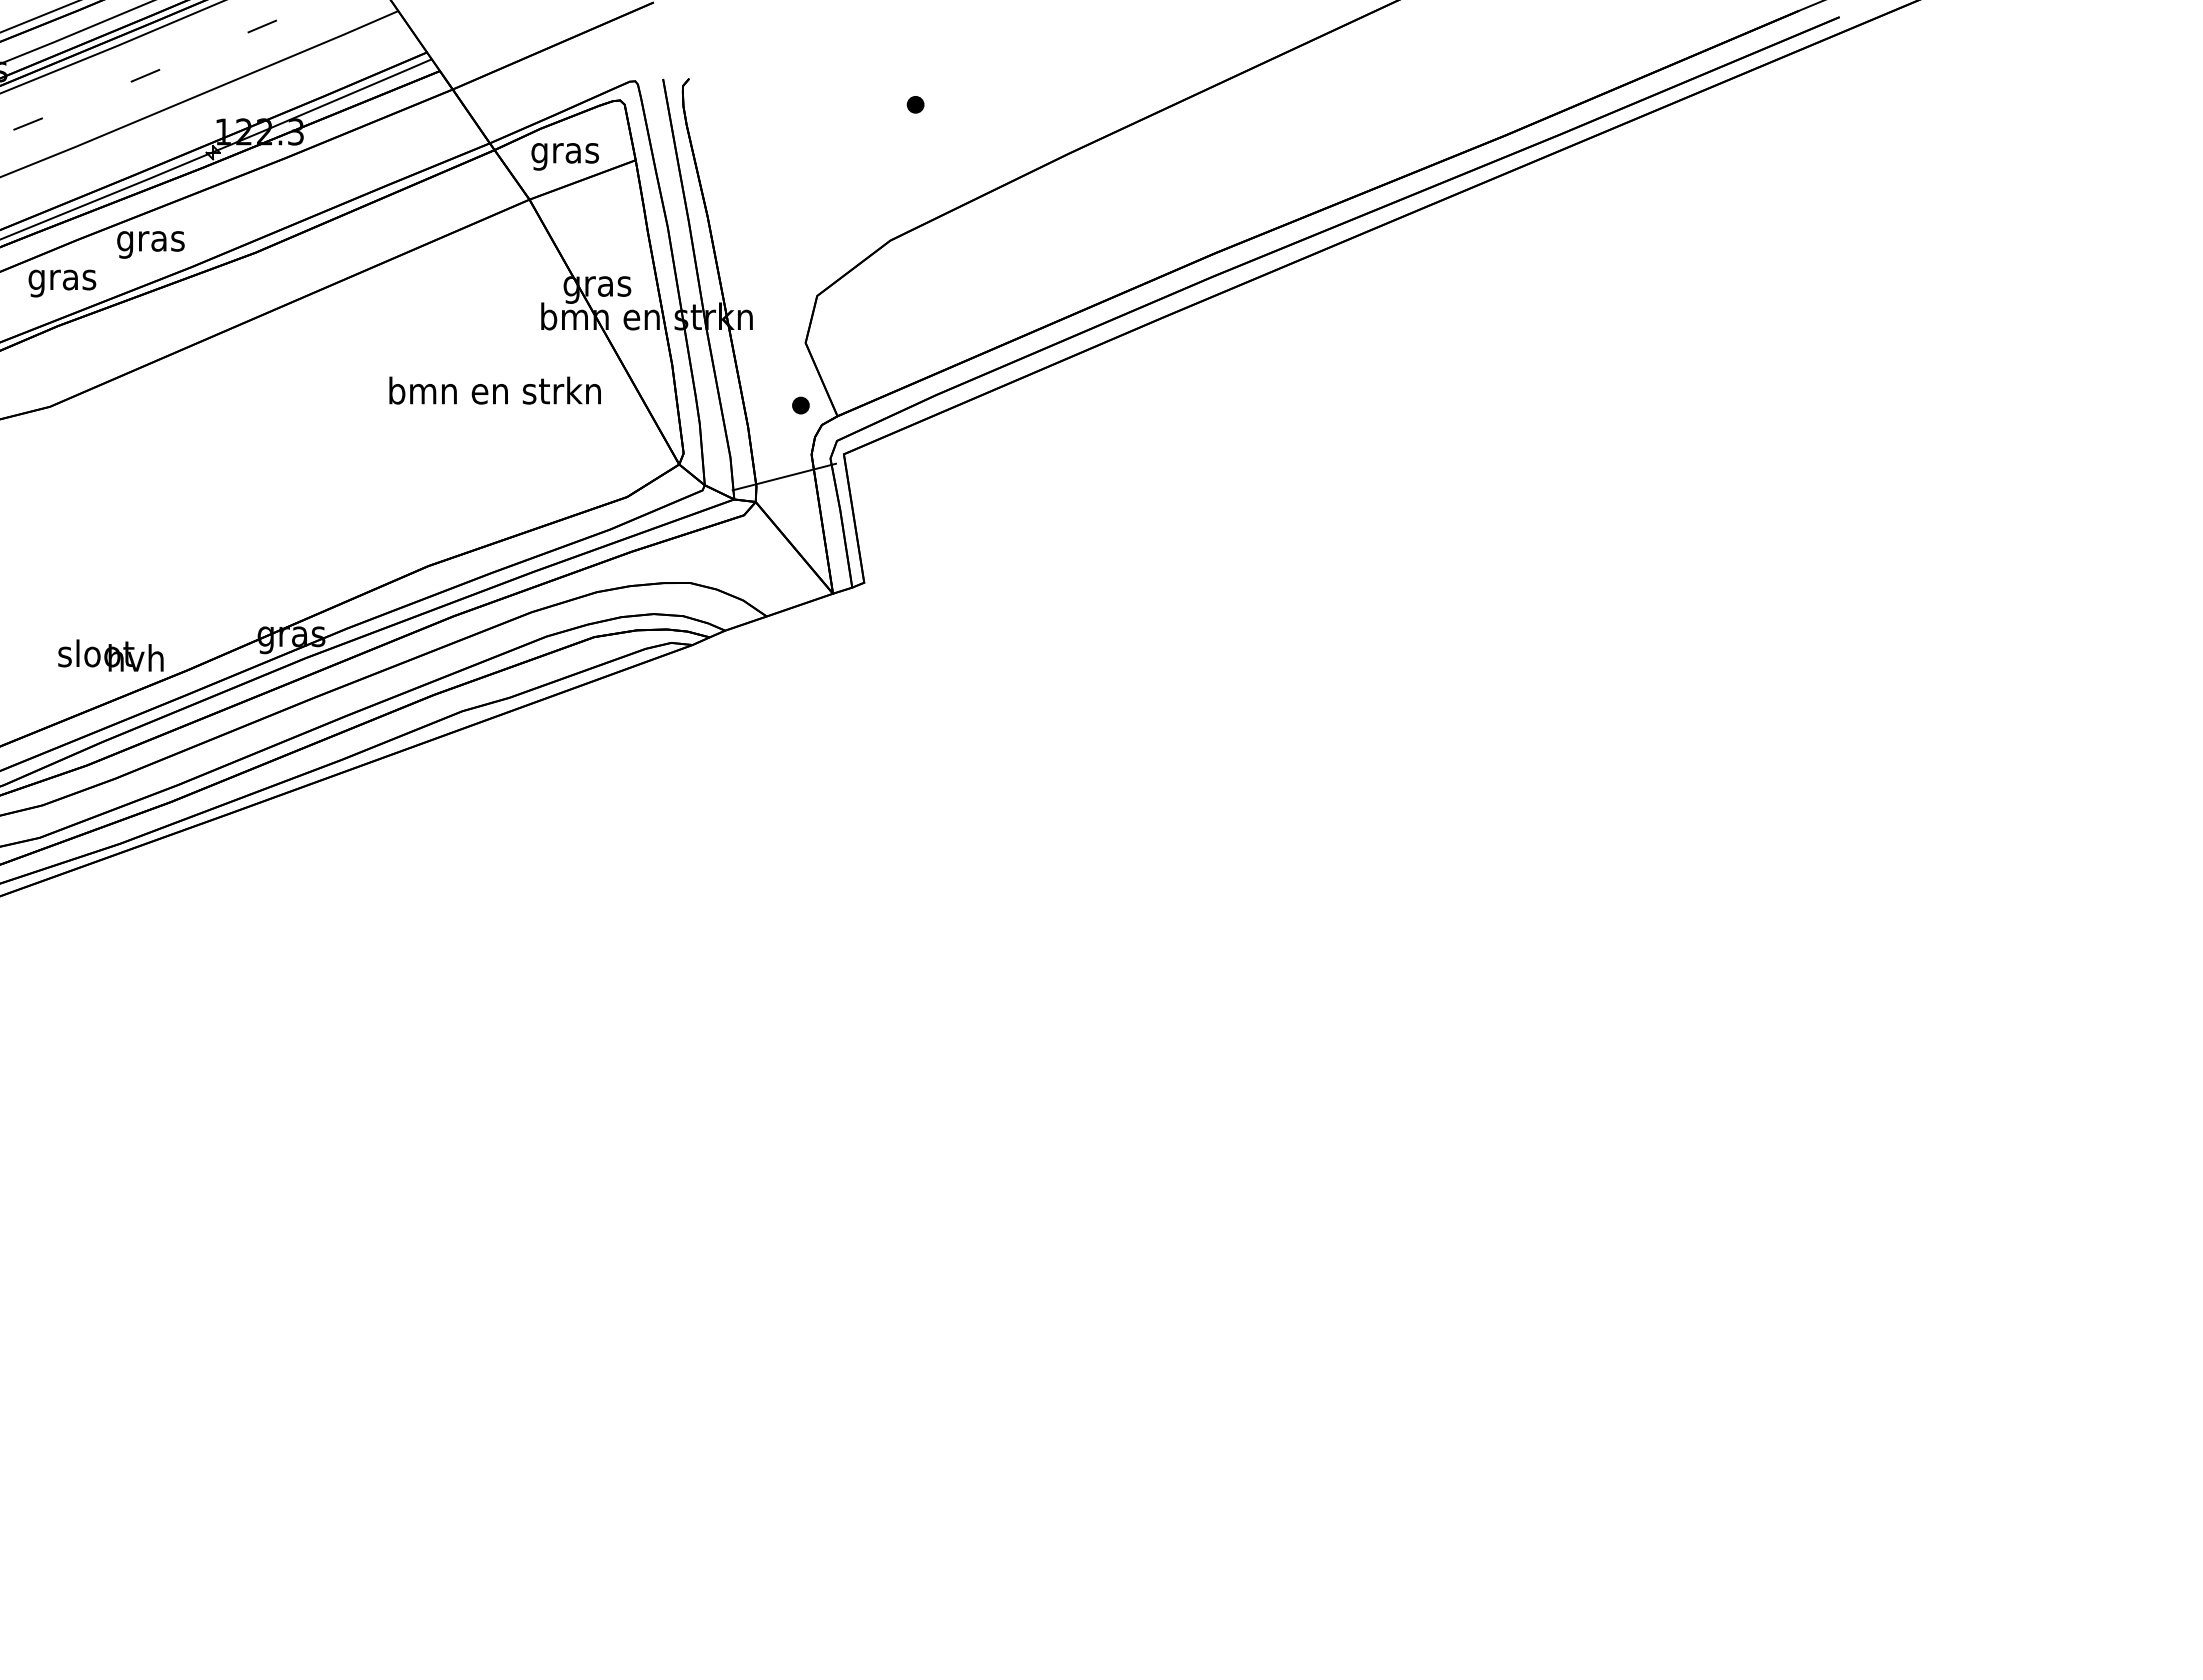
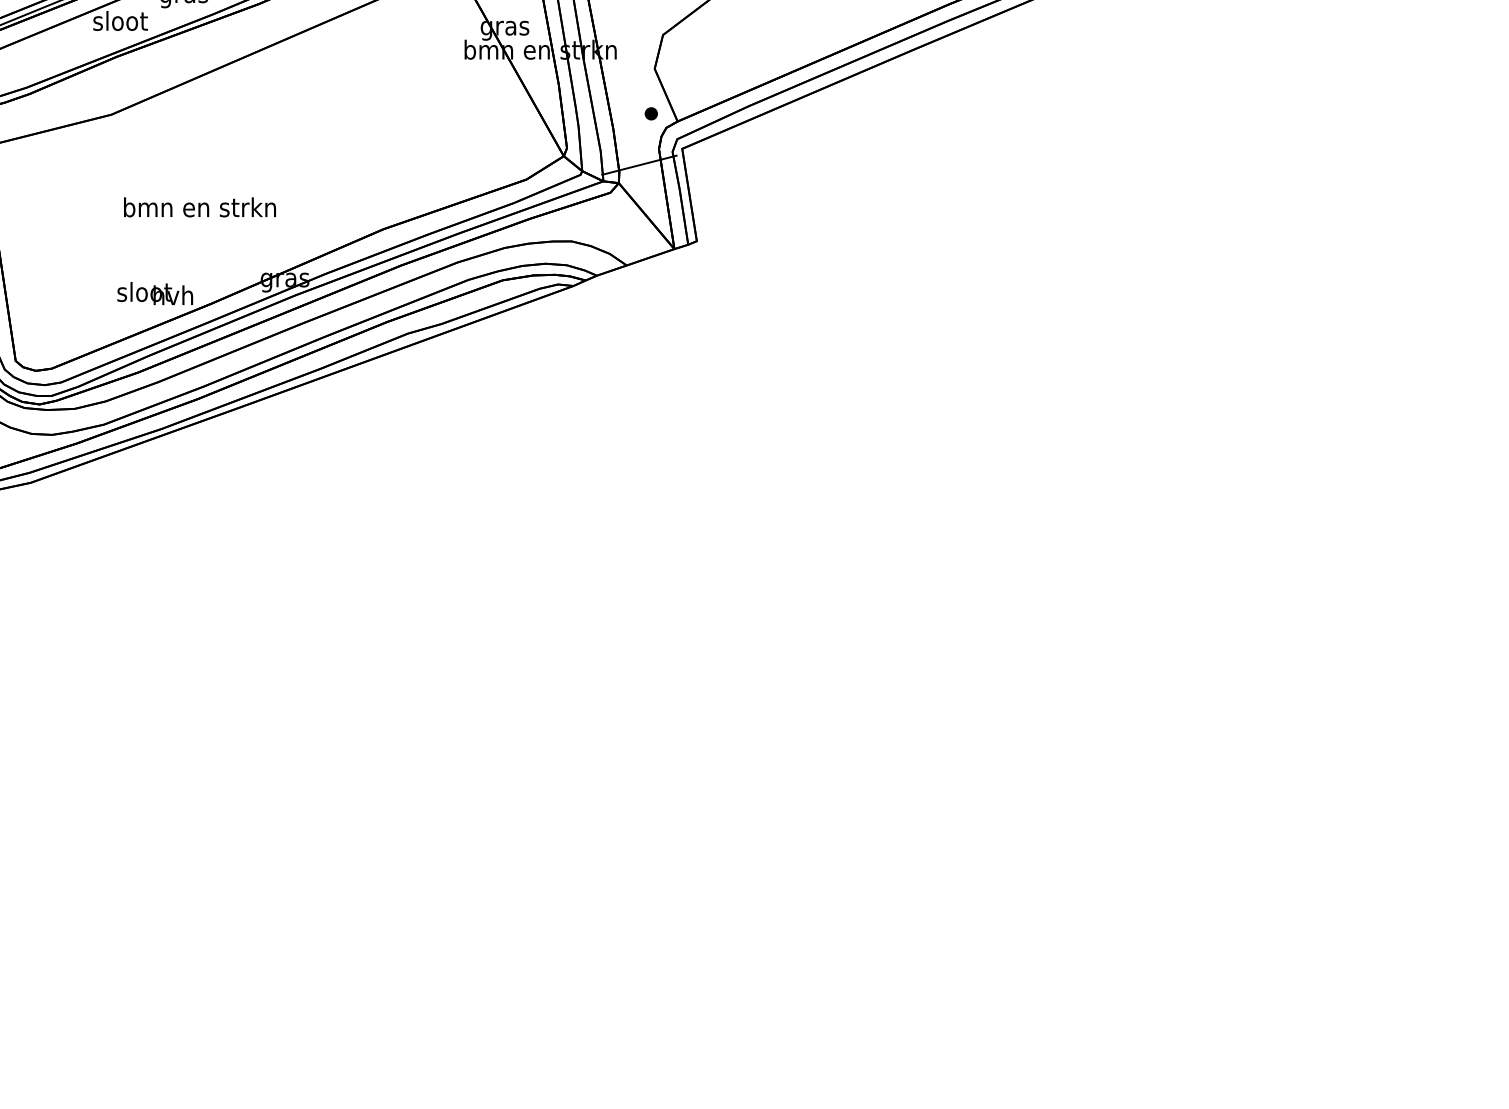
text: (62, 279) -> (120, 23), gras -> sloot
text: (494, 390) -> (199, 207), moved

